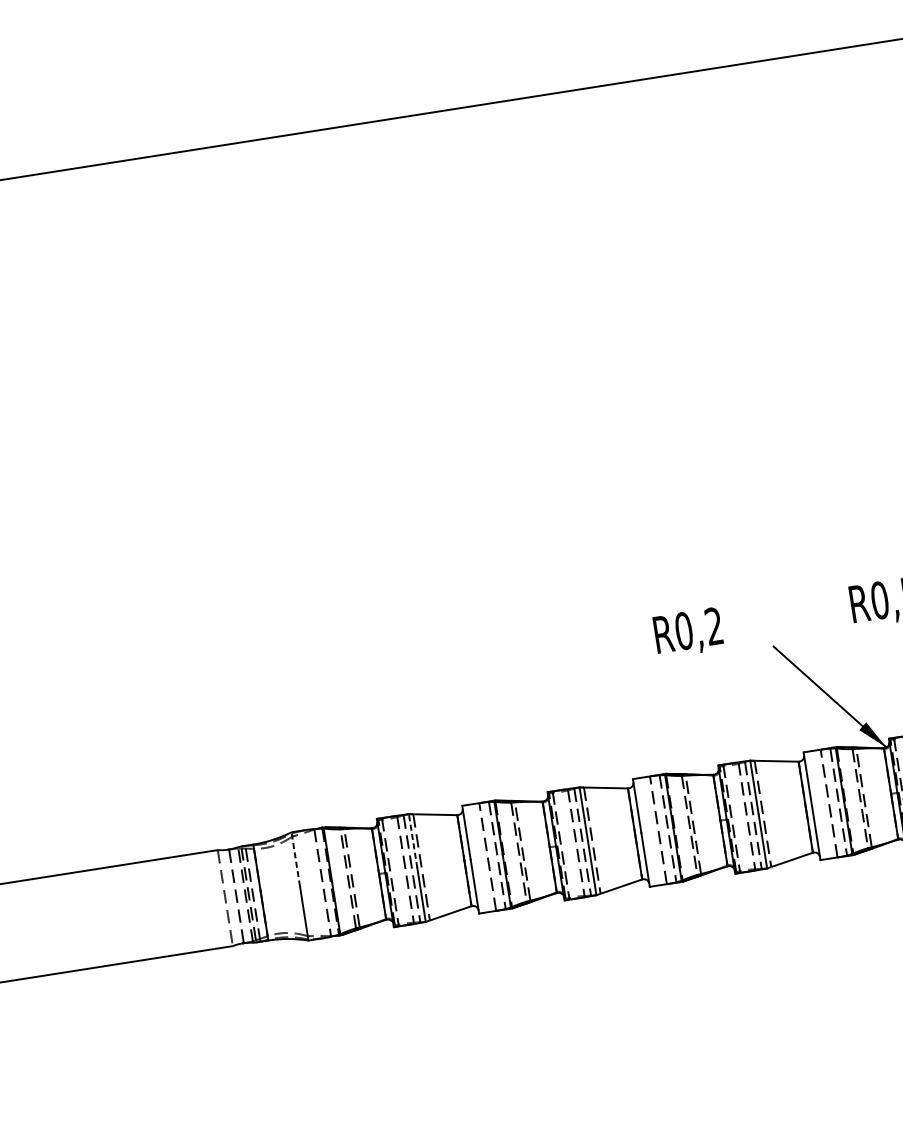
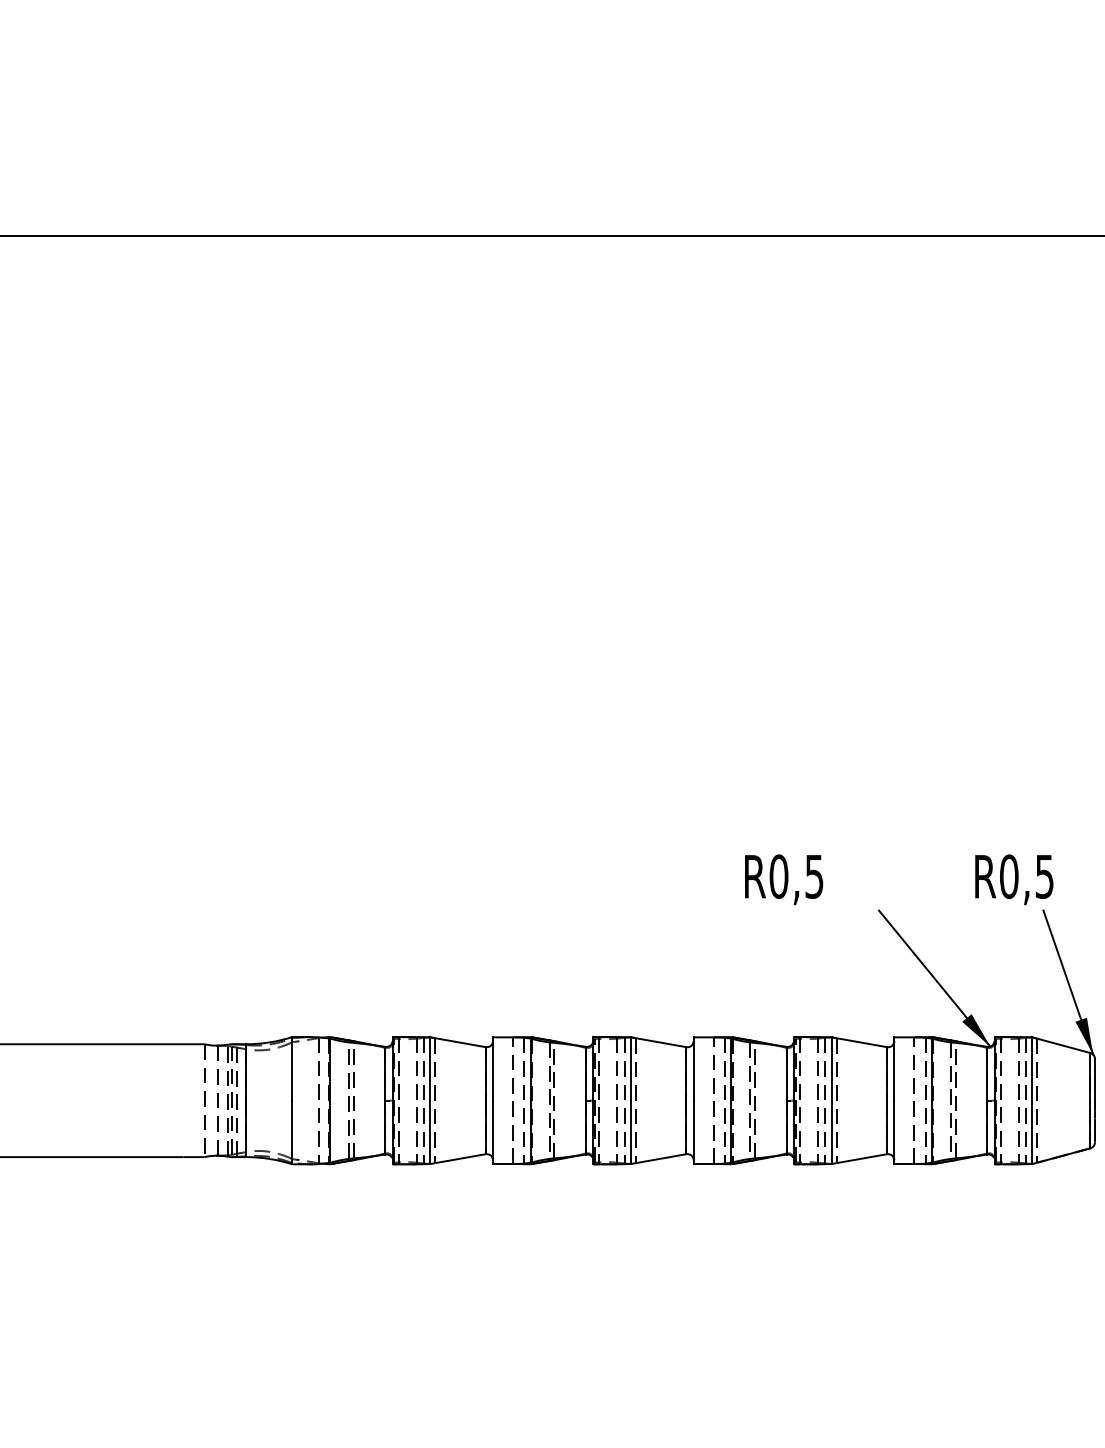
text: (714, 626) -> (814, 876), R0,2 -> R0,5
line: (413, 841) -> (430, 1069), dashed -> solid
line: (295, 859) -> (292, 1068), dashed -> solid

